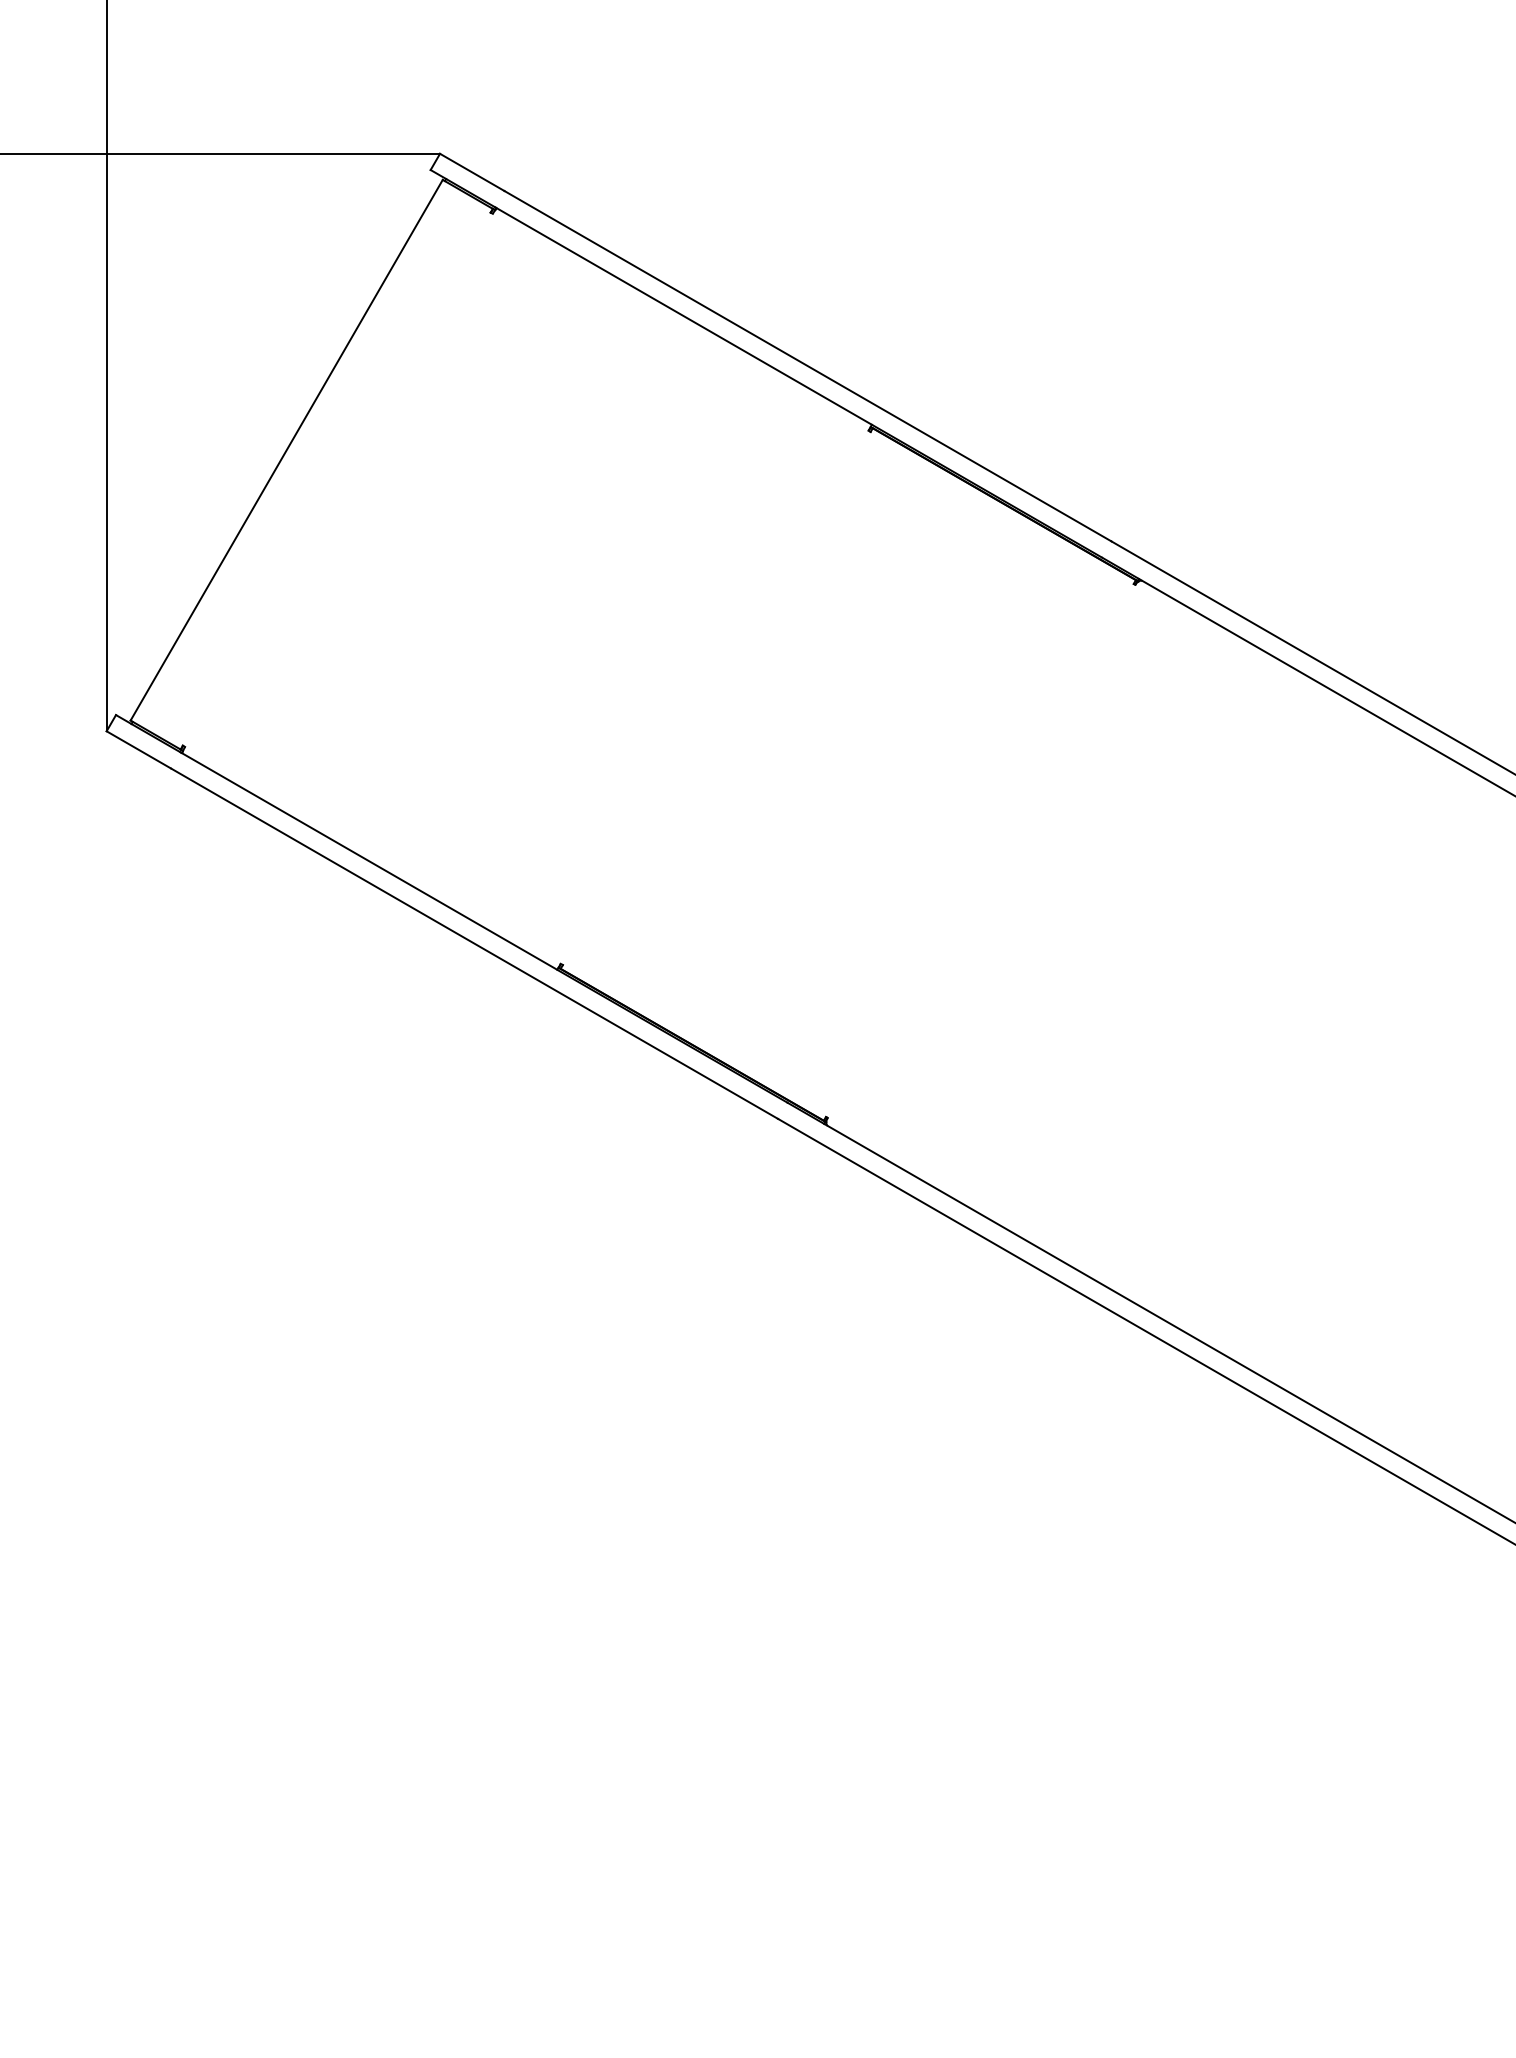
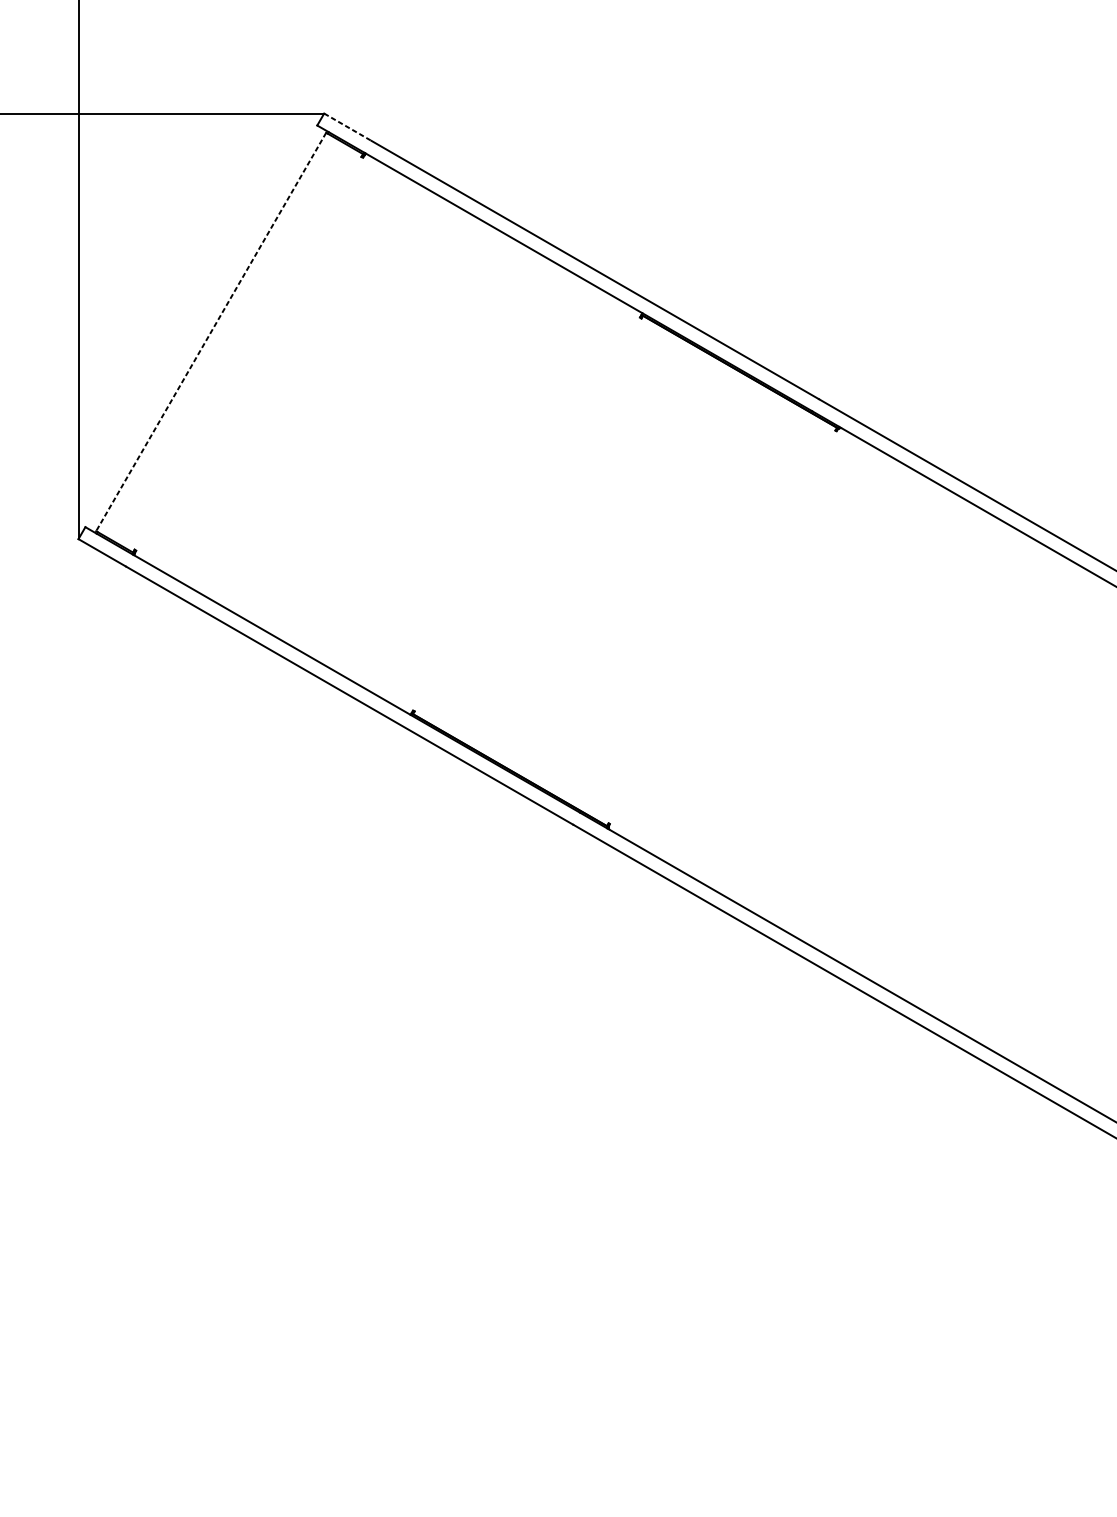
line: (472, 172) -> (348, 127), solid -> dashed
line: (286, 450) -> (211, 332), solid -> dashed

